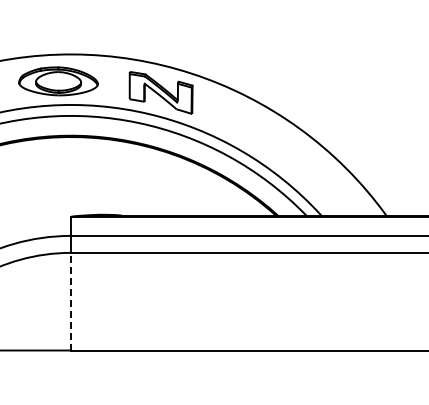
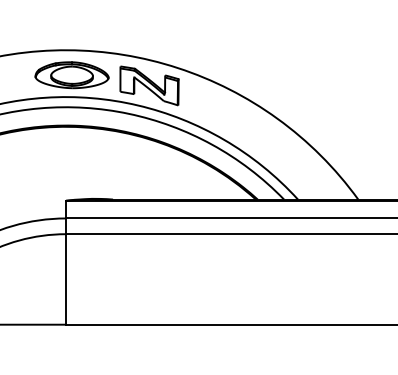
part: (58, 81) -> (72, 75), moved
line: (71, 301) -> (66, 279), dashed -> solid

